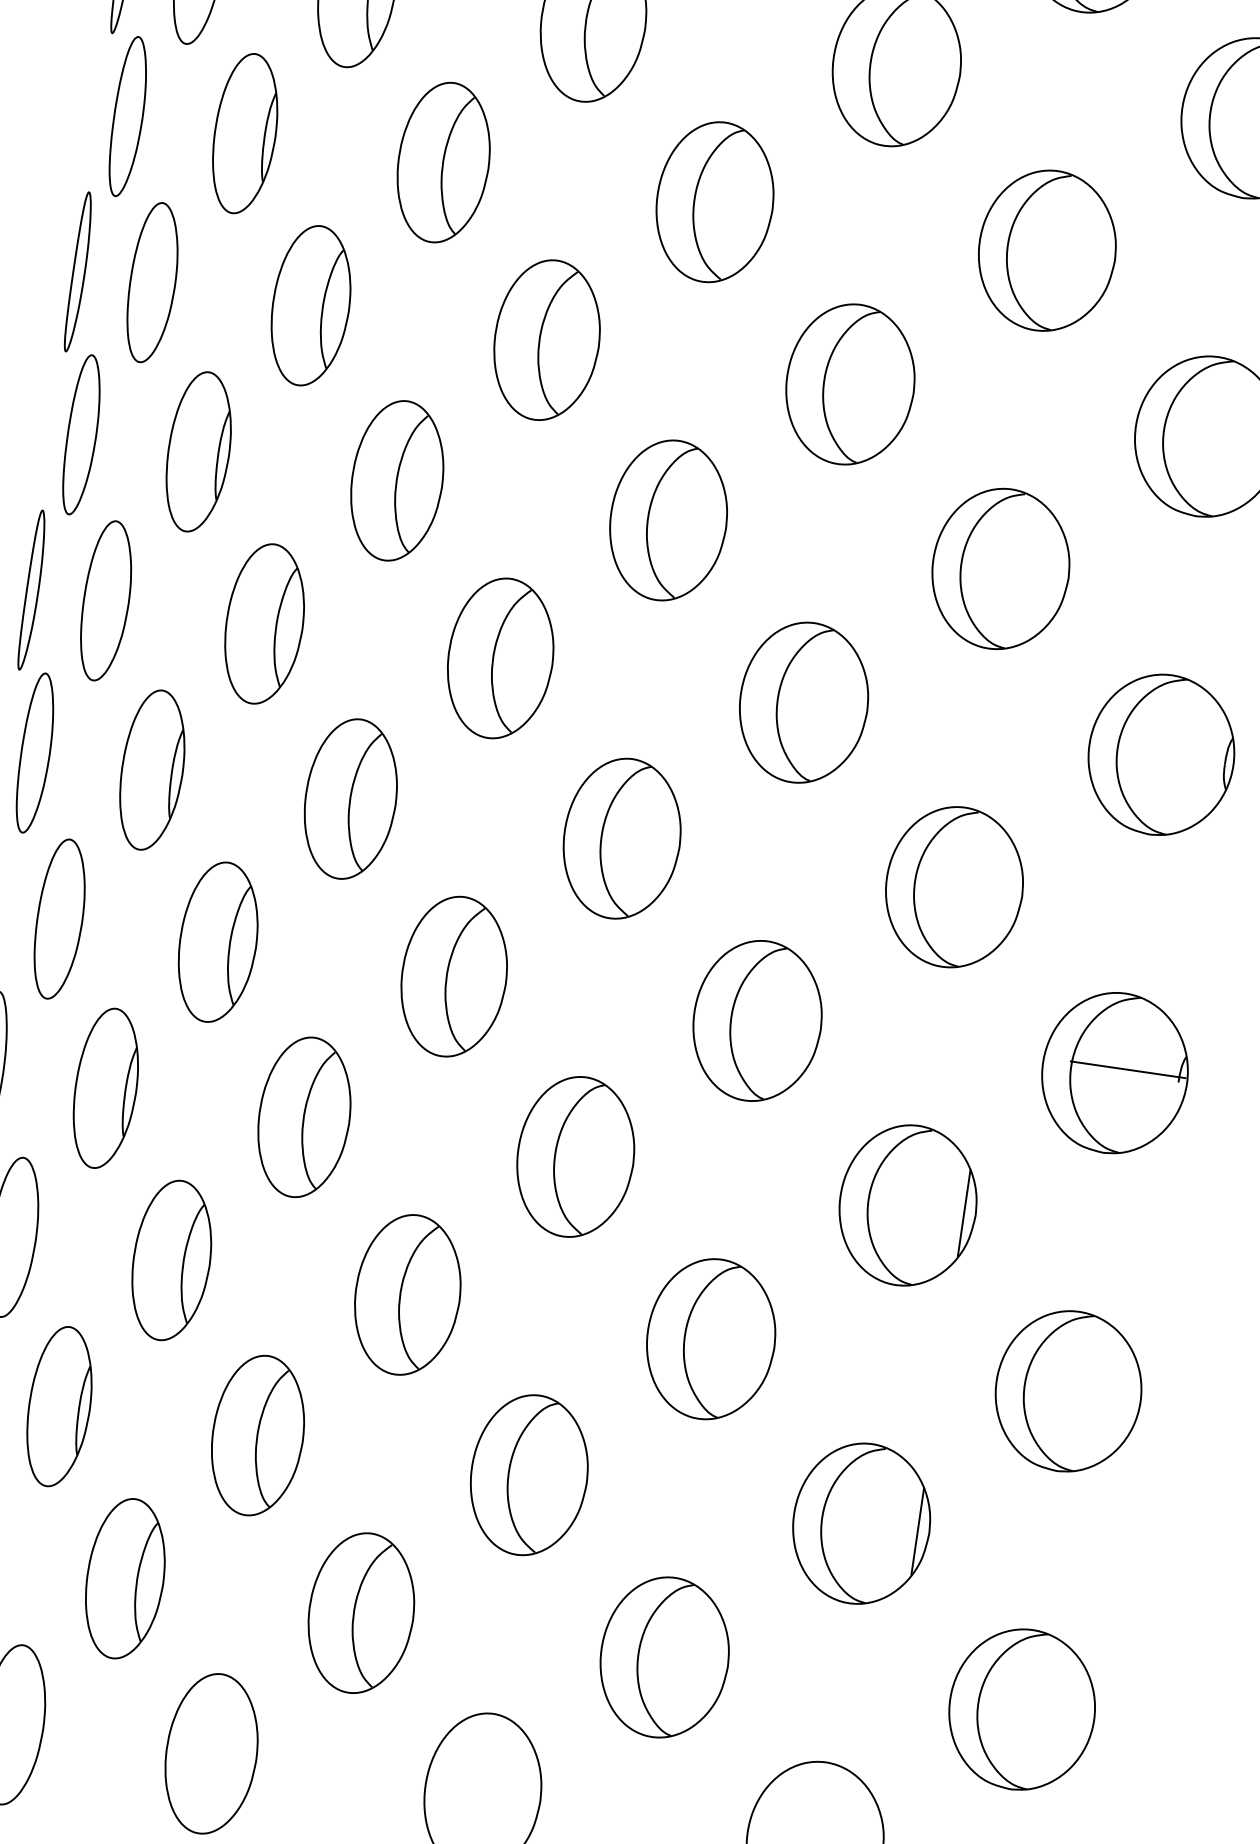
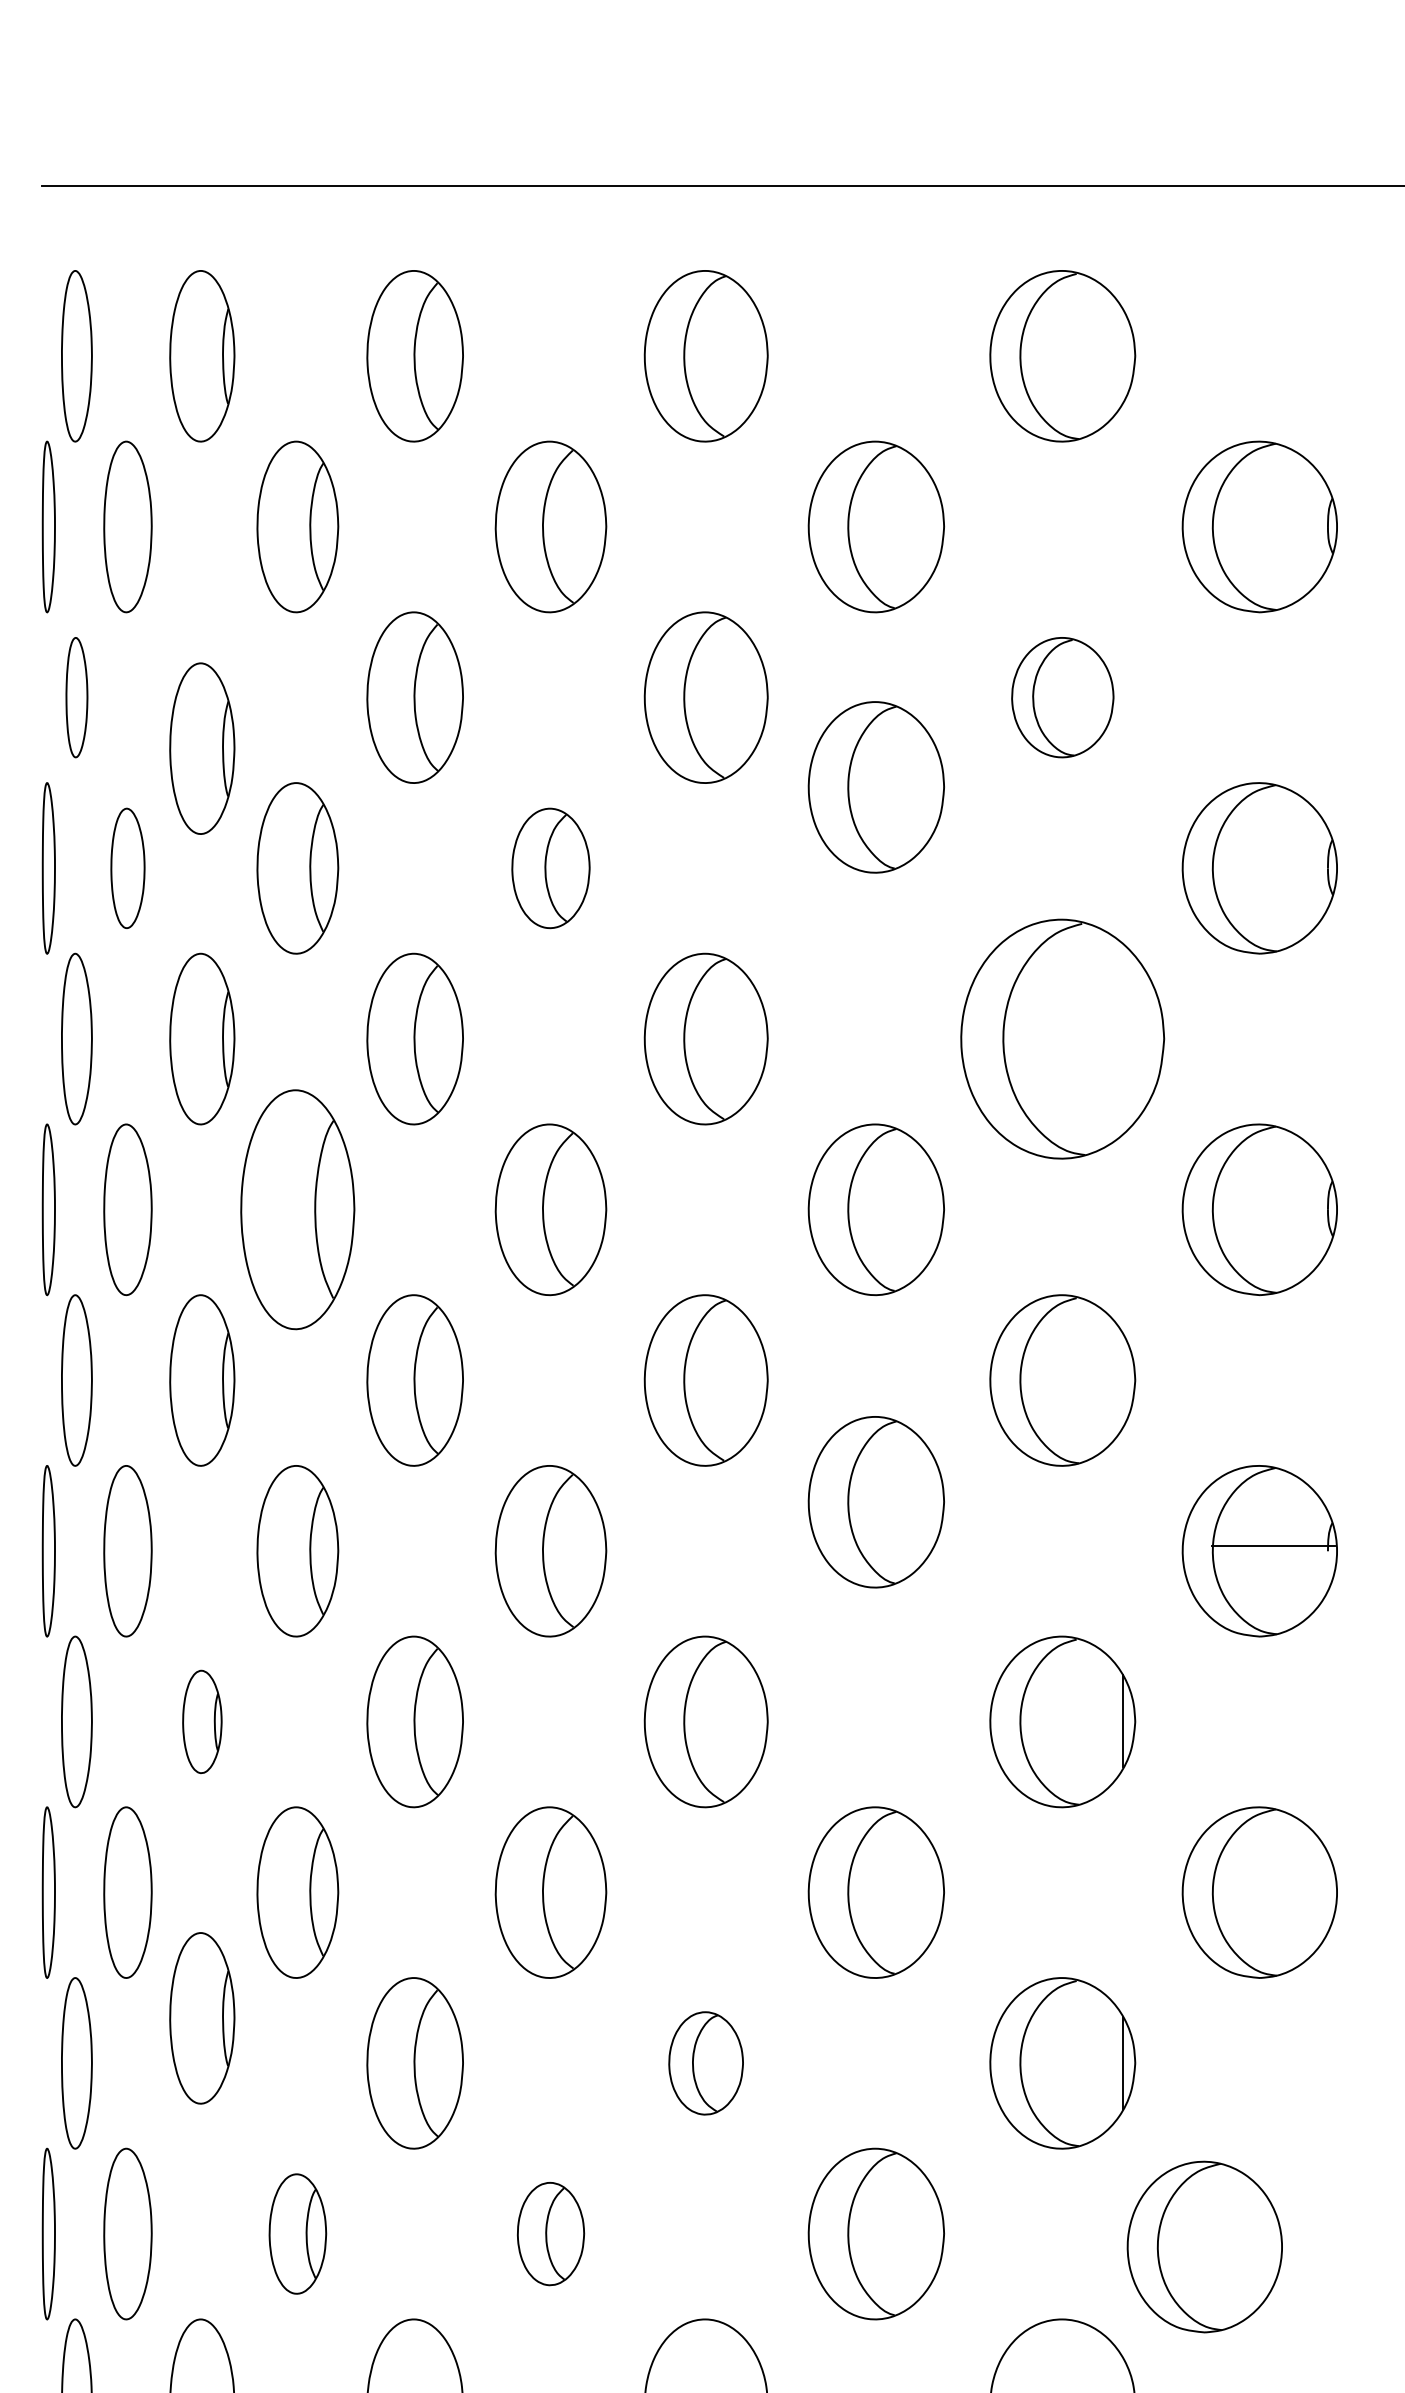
part: (128, 116) -> (76, 697), size x0.7
part: (245, 133) -> (202, 748), moved
part: (1047, 250) -> (1062, 697), size x0.7
part: (152, 282) -> (127, 868), size x0.7
part: (546, 340) -> (550, 868), size x0.7
part: (849, 384) -> (875, 787), moved
part: (1000, 568) -> (1062, 1038), size x1.4
part: (264, 623) -> (297, 1209), size x1.4
part: (756, 1021) -> (875, 1502), moved
part: (106, 1088) -> (202, 1721), size x0.6
part: (59, 1406) -> (202, 2018), moved
part: (528, 1475) -> (705, 2063), size x0.6
part: (125, 1578) -> (297, 2233), size x0.7
part: (361, 1612) -> (550, 2233), size x0.6
part: (1021, 1709) -> (1204, 2246), moved

